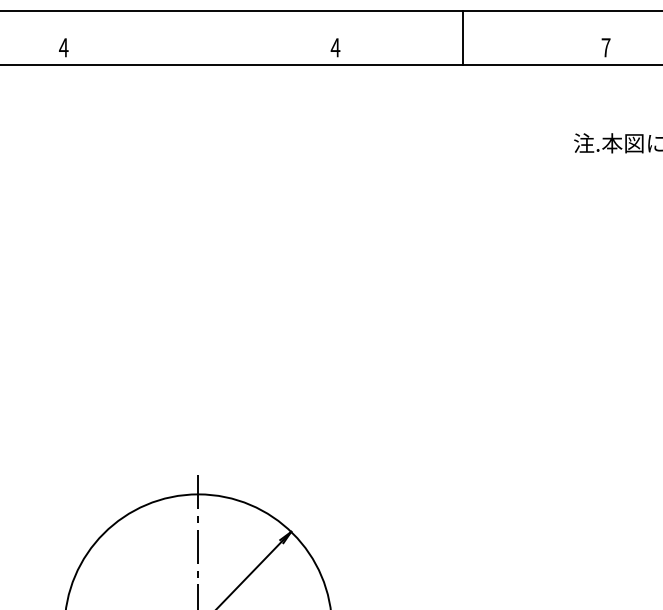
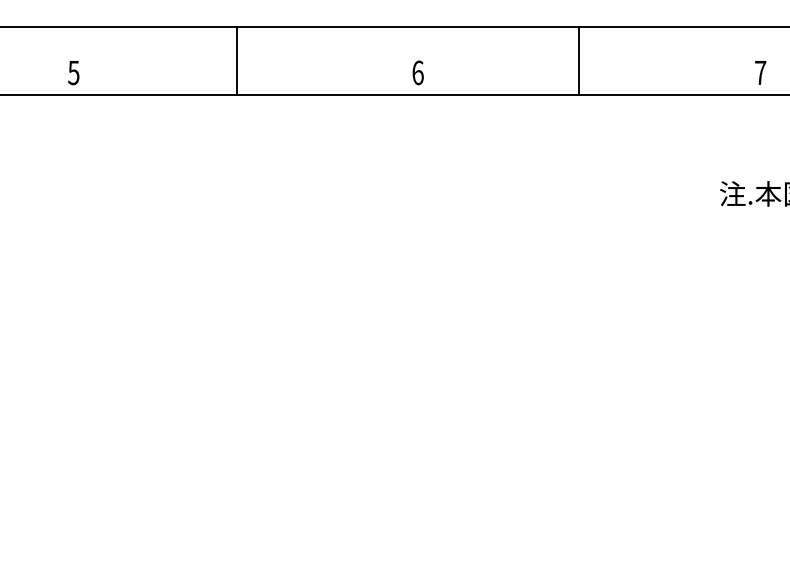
line: (192, 38) -> (236, 61), added
text: (63, 47) -> (73, 72), 4 -> 5
text: (335, 47) -> (417, 72), 4 -> 6

